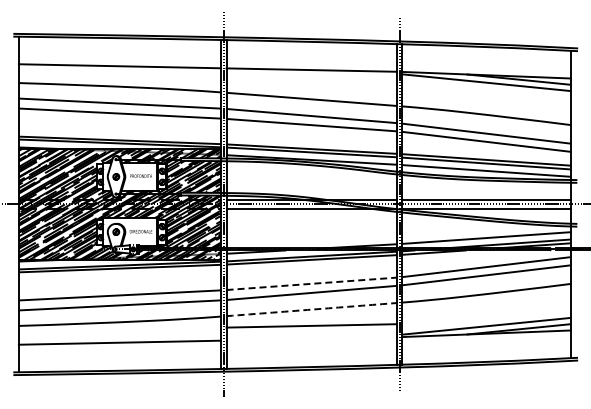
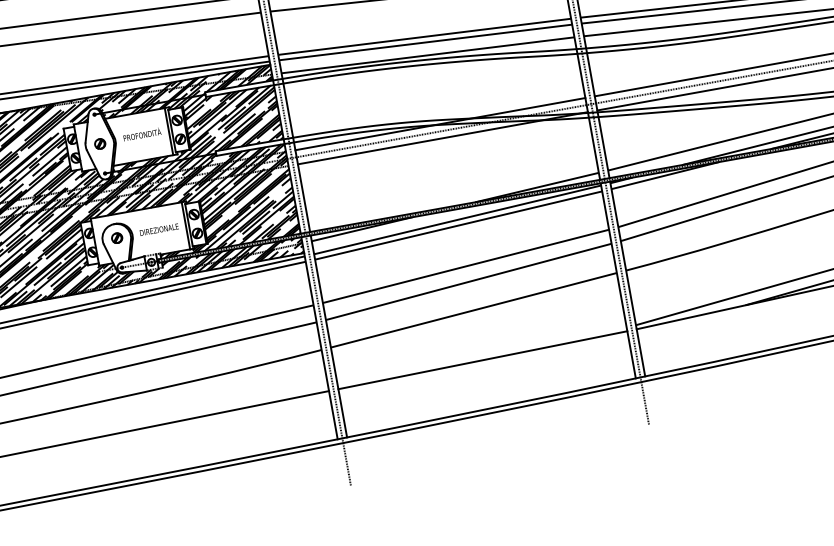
line: (312, 283) -> (467, 265), dashed -> solid
line: (312, 309) -> (475, 309), dashed -> solid
line: (311, 325) -> (482, 359), moved

